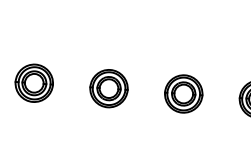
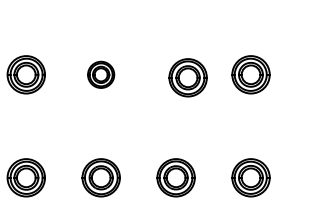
part: (108, 88) -> (100, 74), size x0.7
part: (183, 93) -> (187, 77), moved

